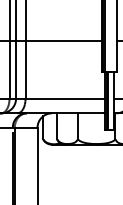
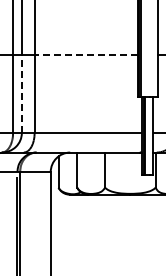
line: (64, 41) -> (86, 55), solid -> dashed
line: (15, 70) -> (21, 94), solid -> dashed

